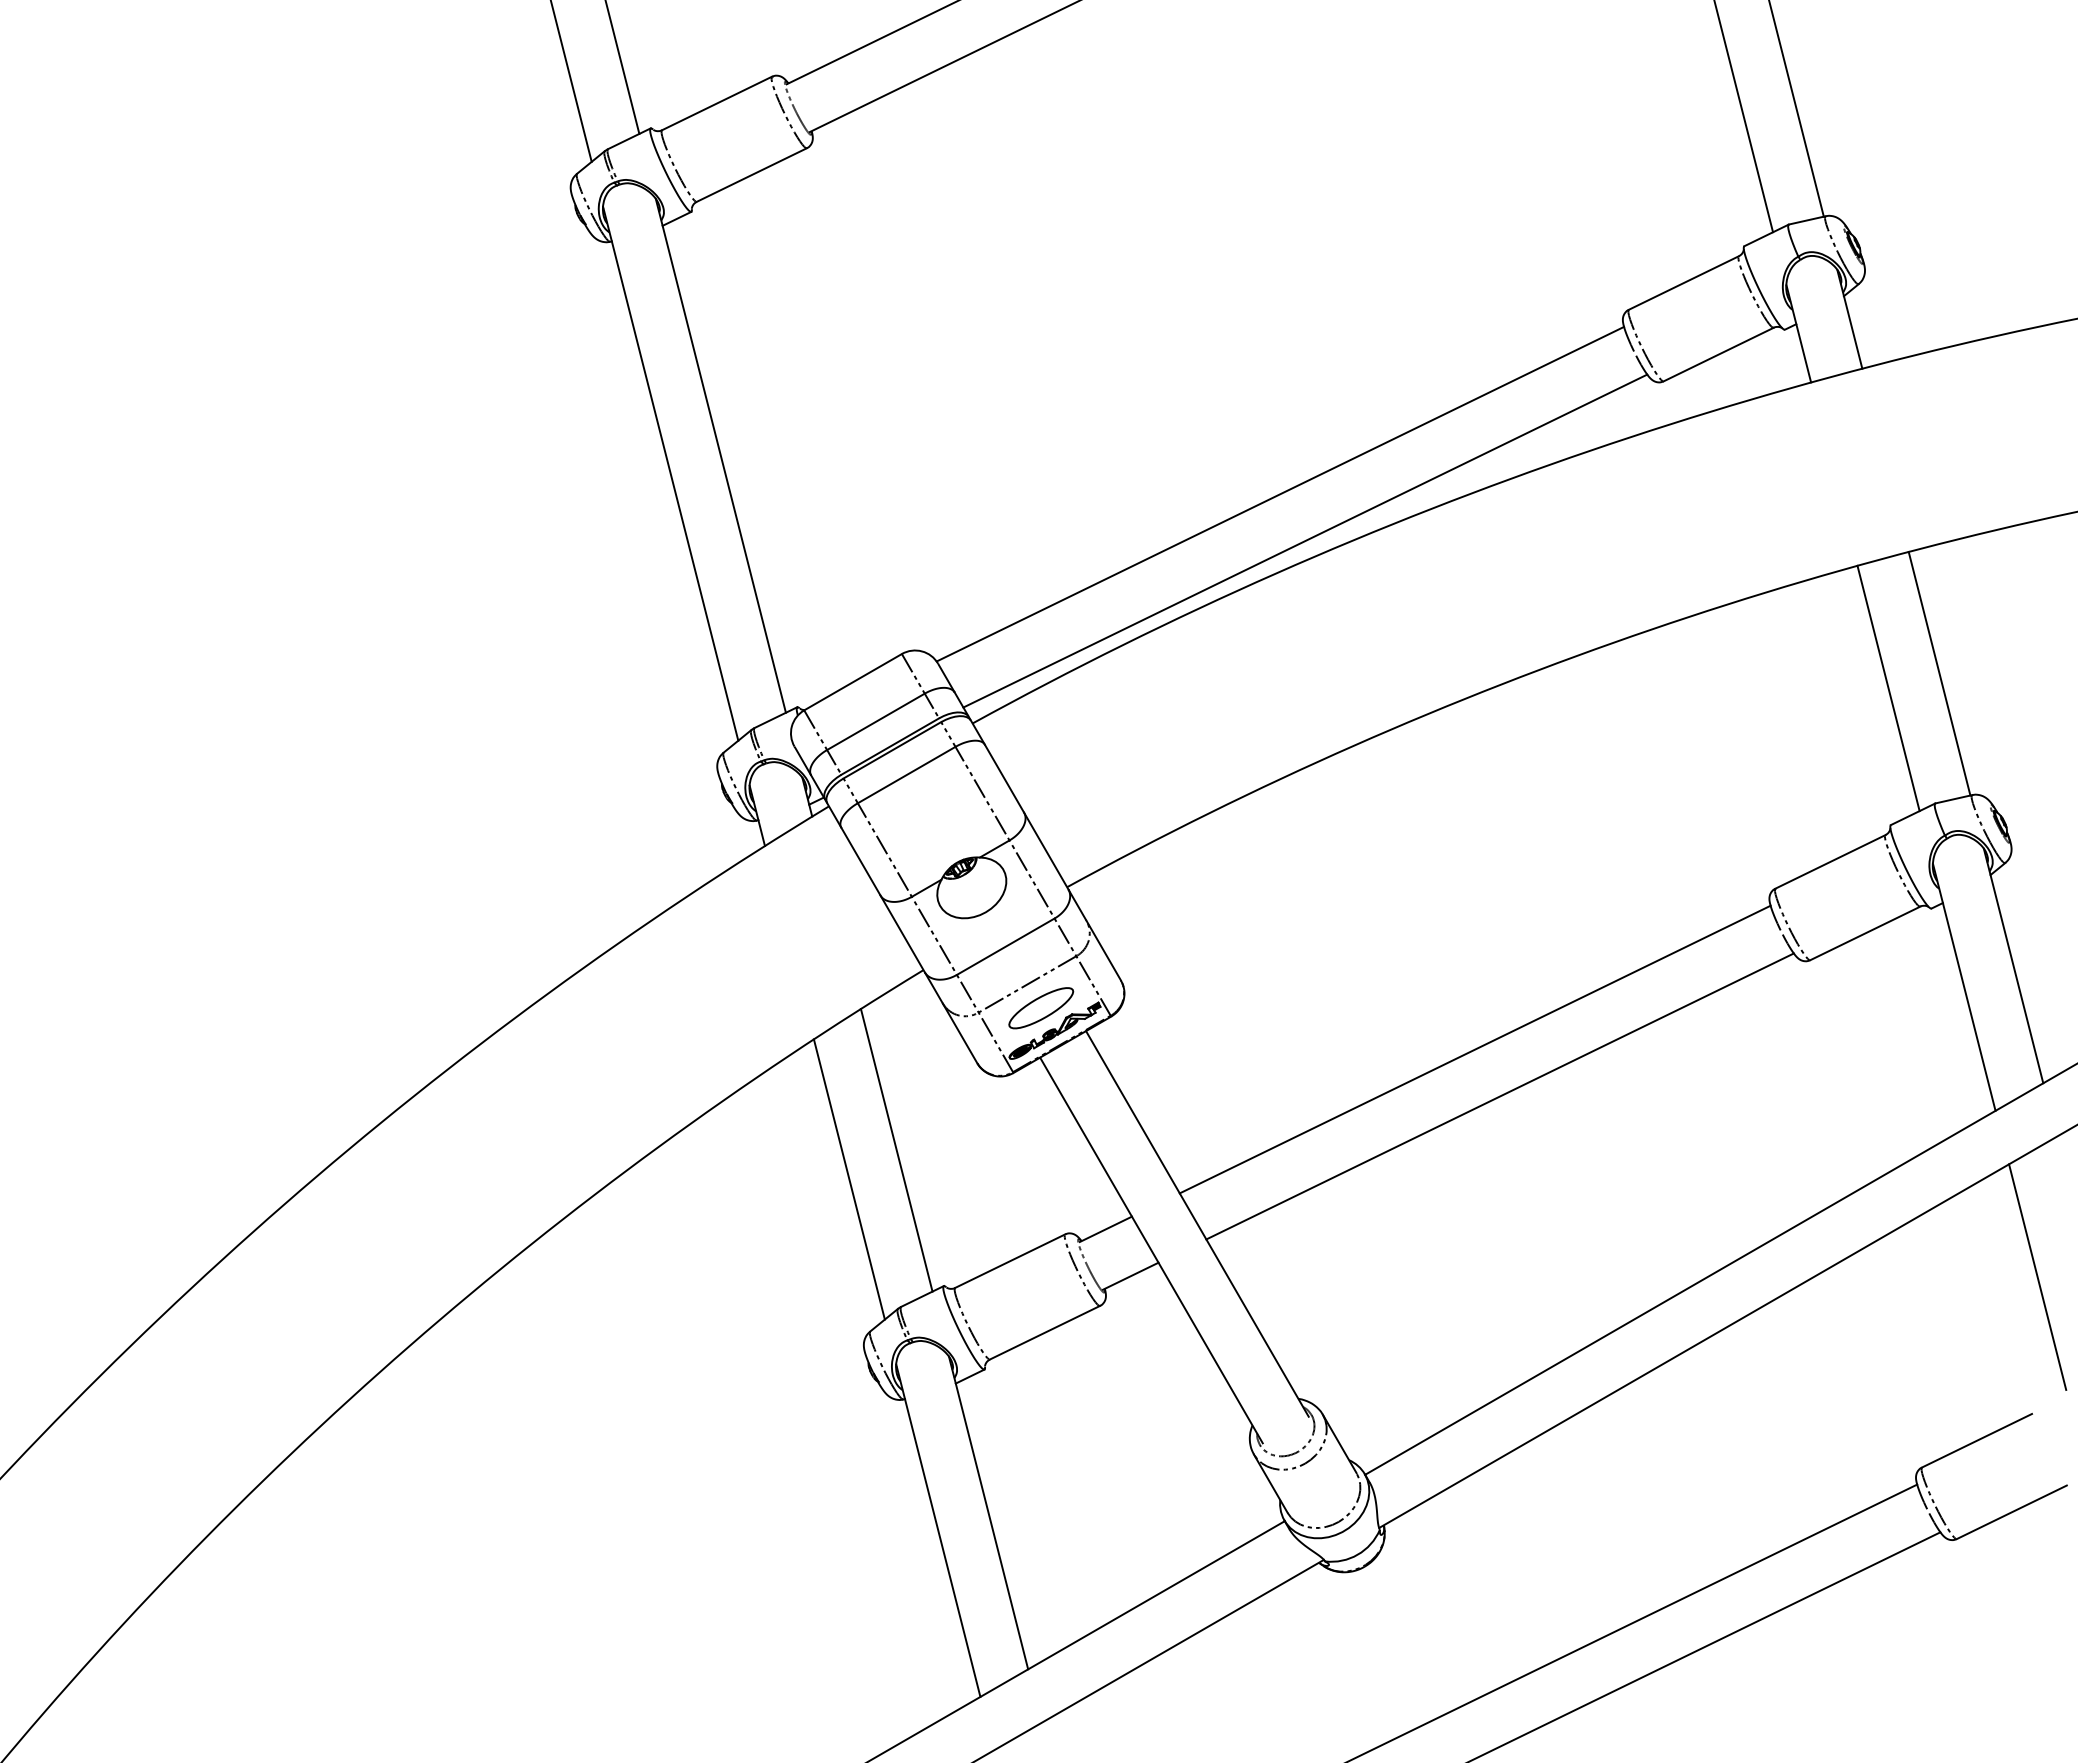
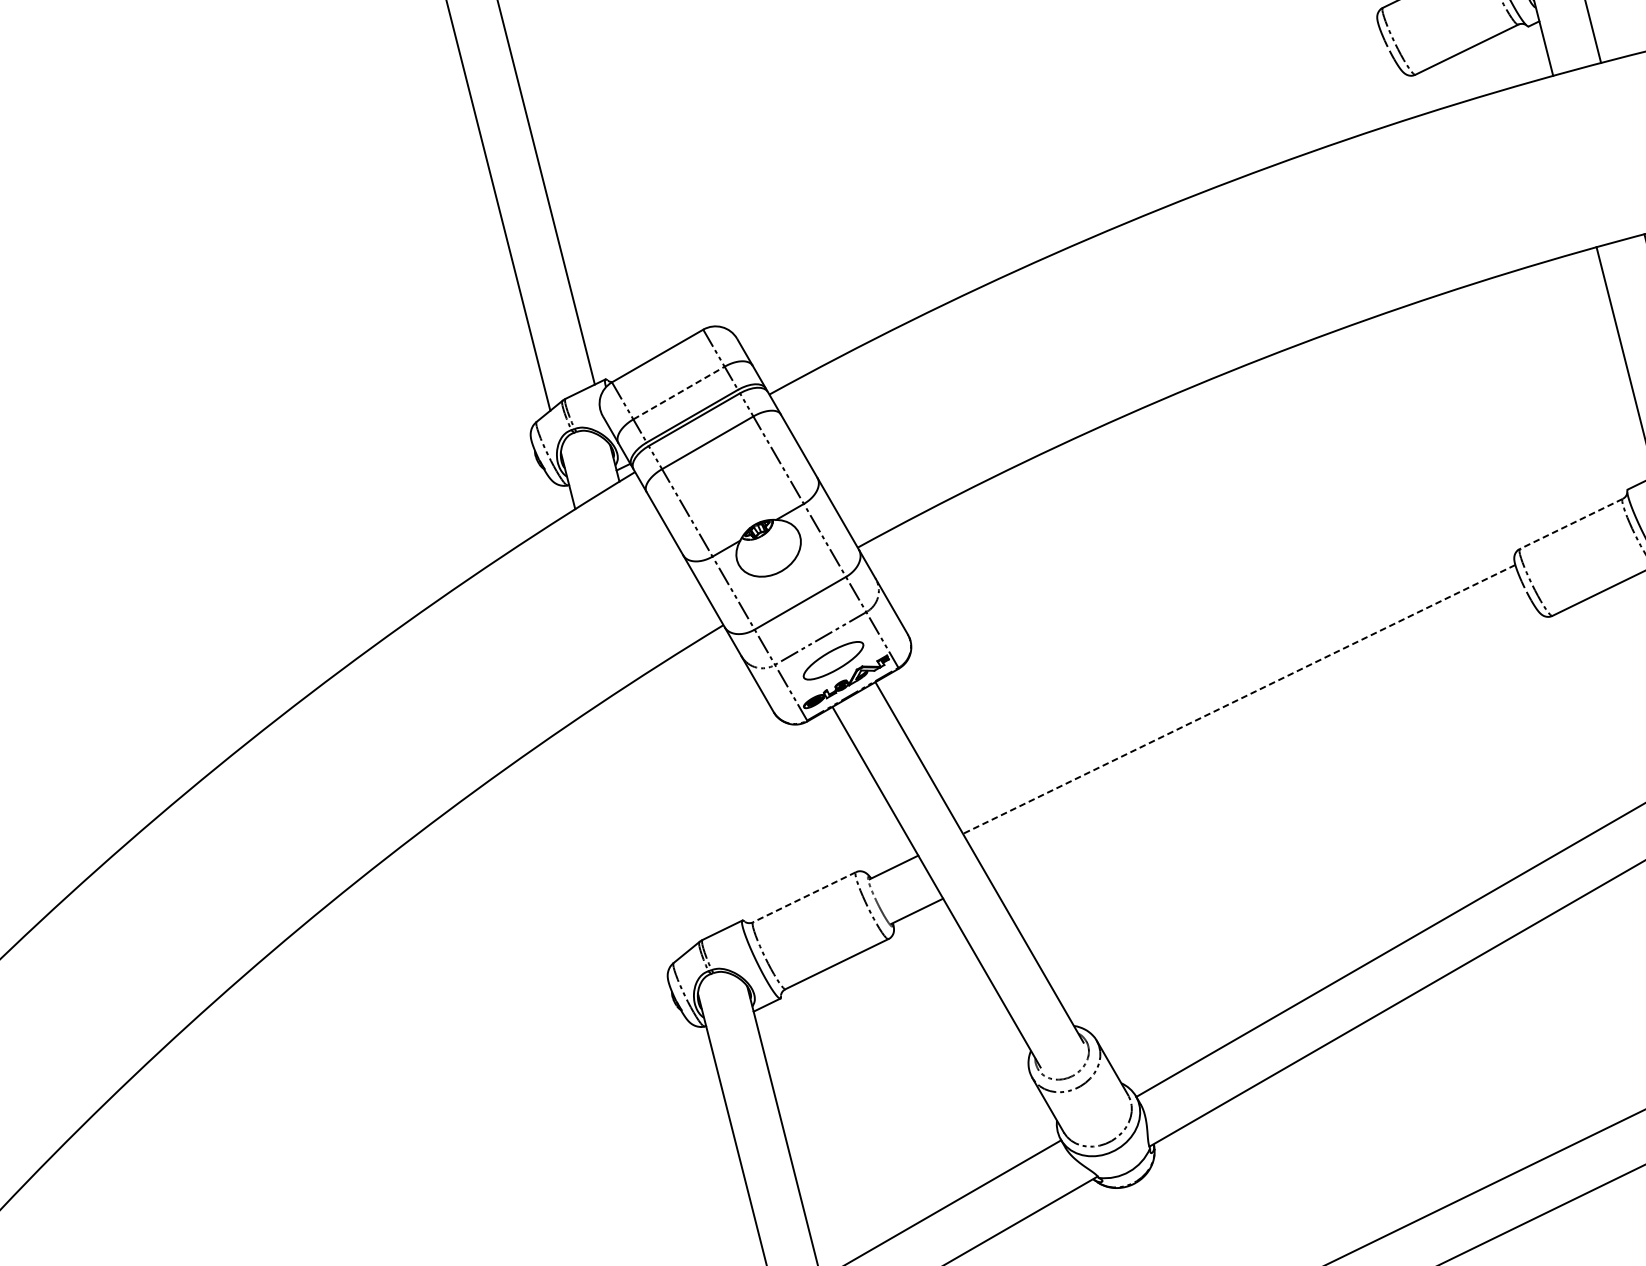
line: (1280, 493) -> (1057, 179), removed
line: (1305, 540) -> (1080, 223), removed
line: (876, 721) -> (679, 392), solid -> dashed
line: (1829, 862) -> (1570, 524), solid -> dashed
line: (1475, 1049) -> (1239, 699), solid -> dashed
line: (1499, 1096) -> (1261, 743), removed
line: (896, 1149) -> (698, 792), removed
line: (848, 1179) -> (653, 820), removed
line: (1009, 1261) -> (803, 897), solid -> dashed

